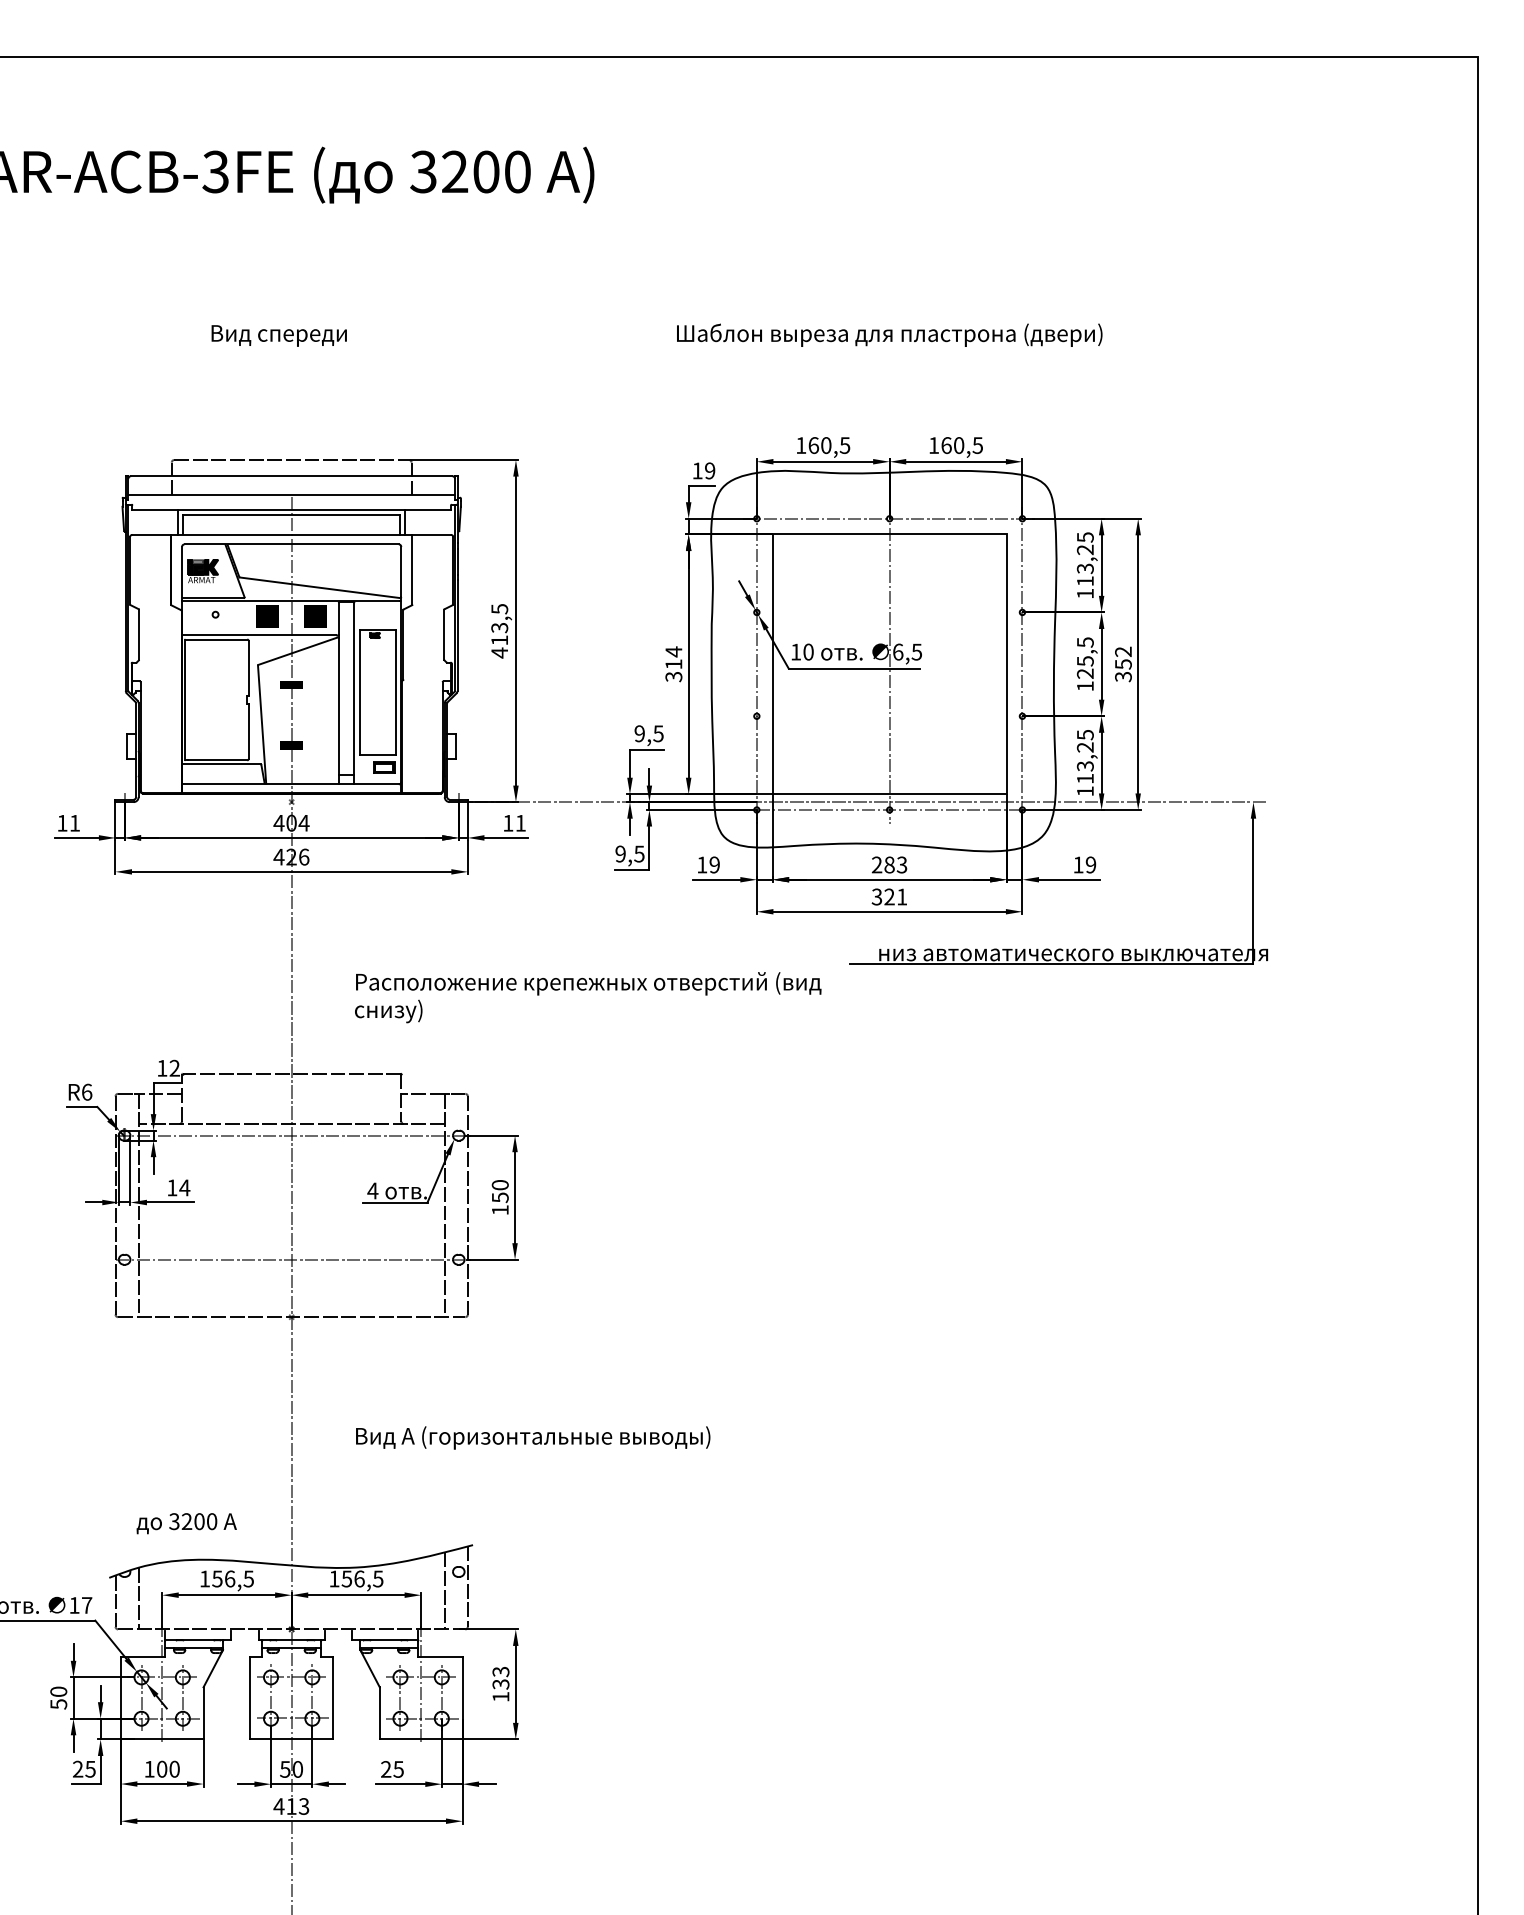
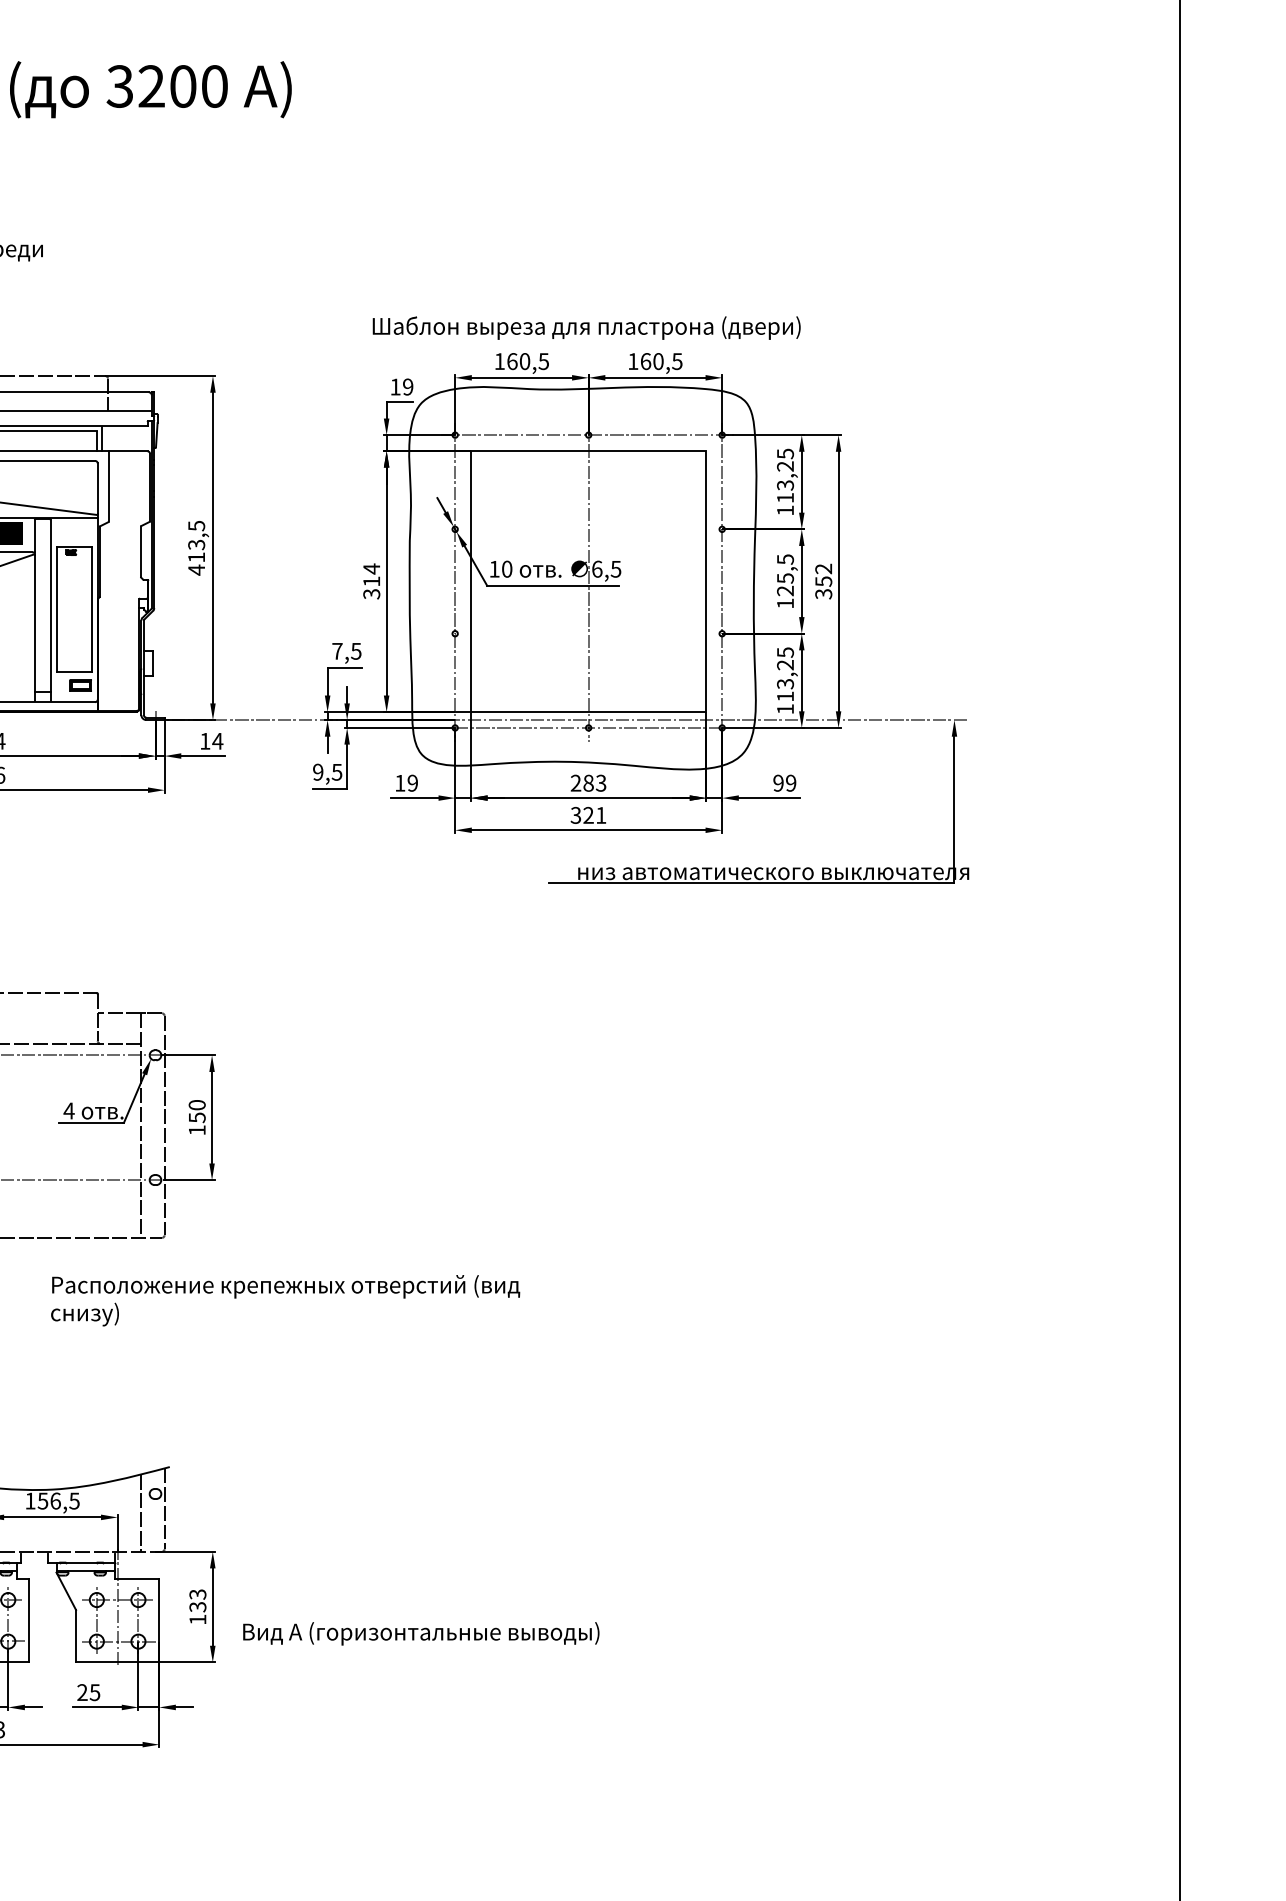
text: (889, 334) -> (586, 327), moved
text: (639, 733) -> (337, 651), 9,5 -> 7,5
text: (520, 823) -> (217, 741), 11 -> 14
text: (1078, 864) -> (778, 782), 19 -> 99
text: (588, 997) -> (285, 1300), moved
text: (533, 1437) -> (421, 1633), moved

